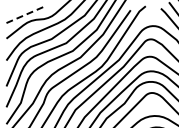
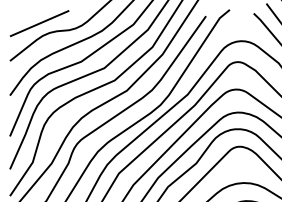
line: (25, 14) -> (40, 22), dashed -> solid

